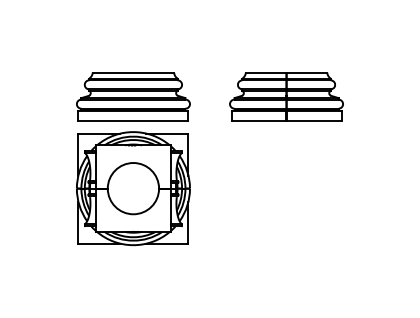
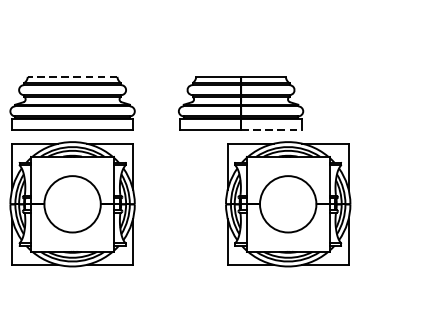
line: (133, 72) -> (72, 76), solid -> dashed
line: (314, 121) -> (271, 130), solid -> dashed
part: (329, 188) -> (288, 204), added

